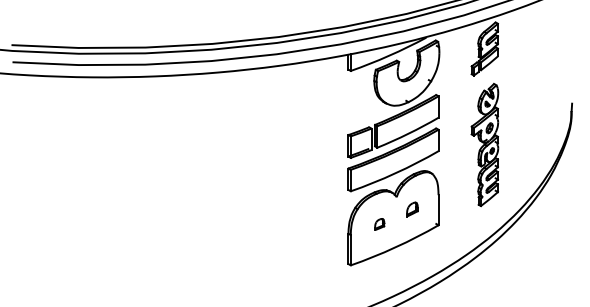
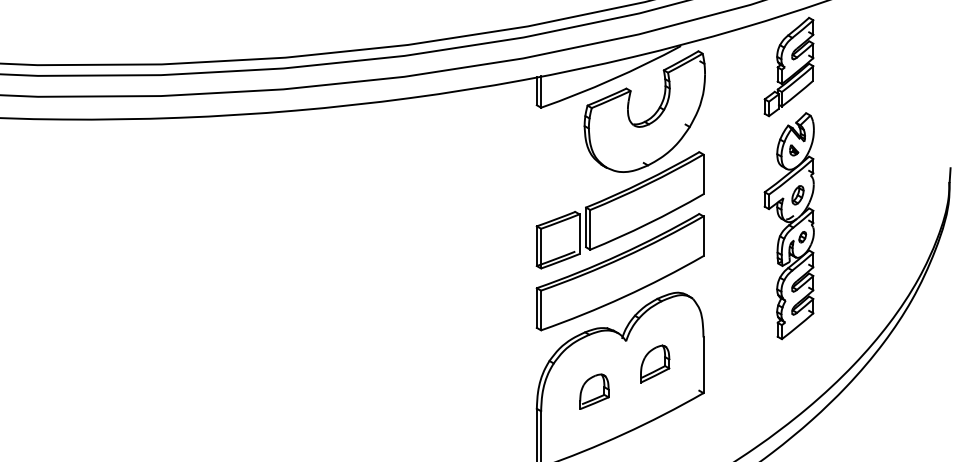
part: (484, 144) -> (788, 225), moved
part: (412, 209) -> (655, 363), size x1.43
part: (379, 224) -> (594, 391), size x1.67

